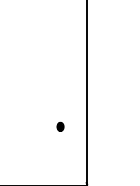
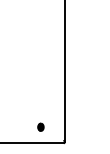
part: (60, 126) -> (40, 126), moved

